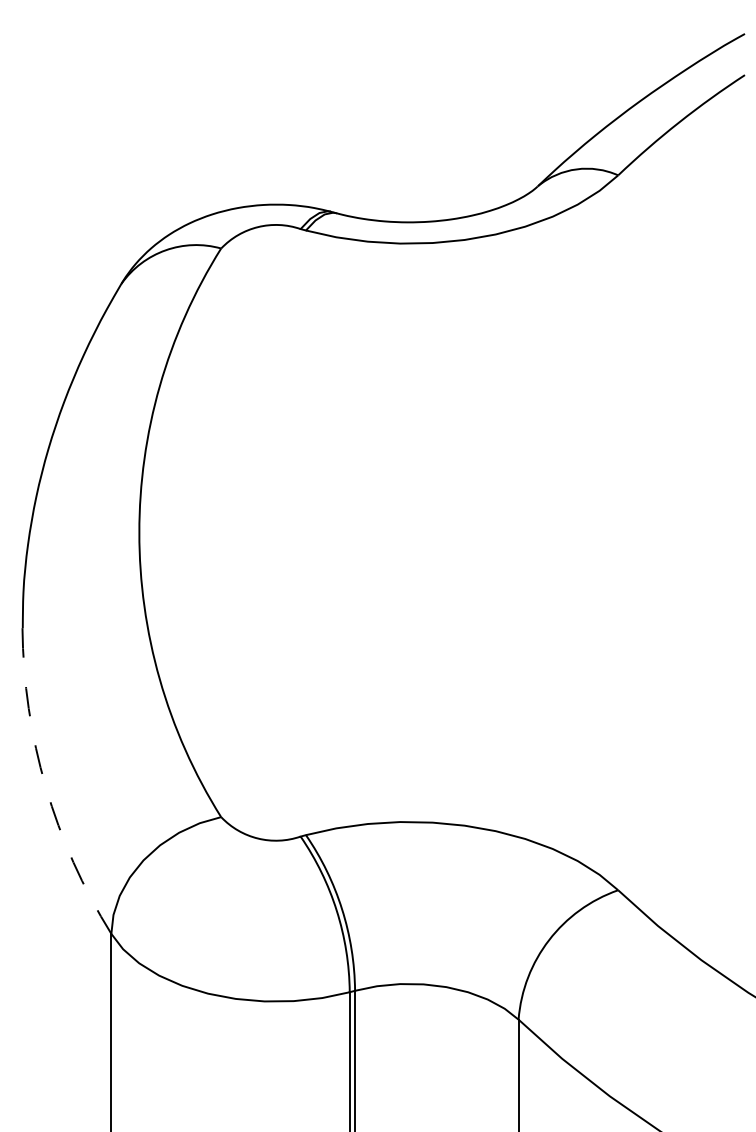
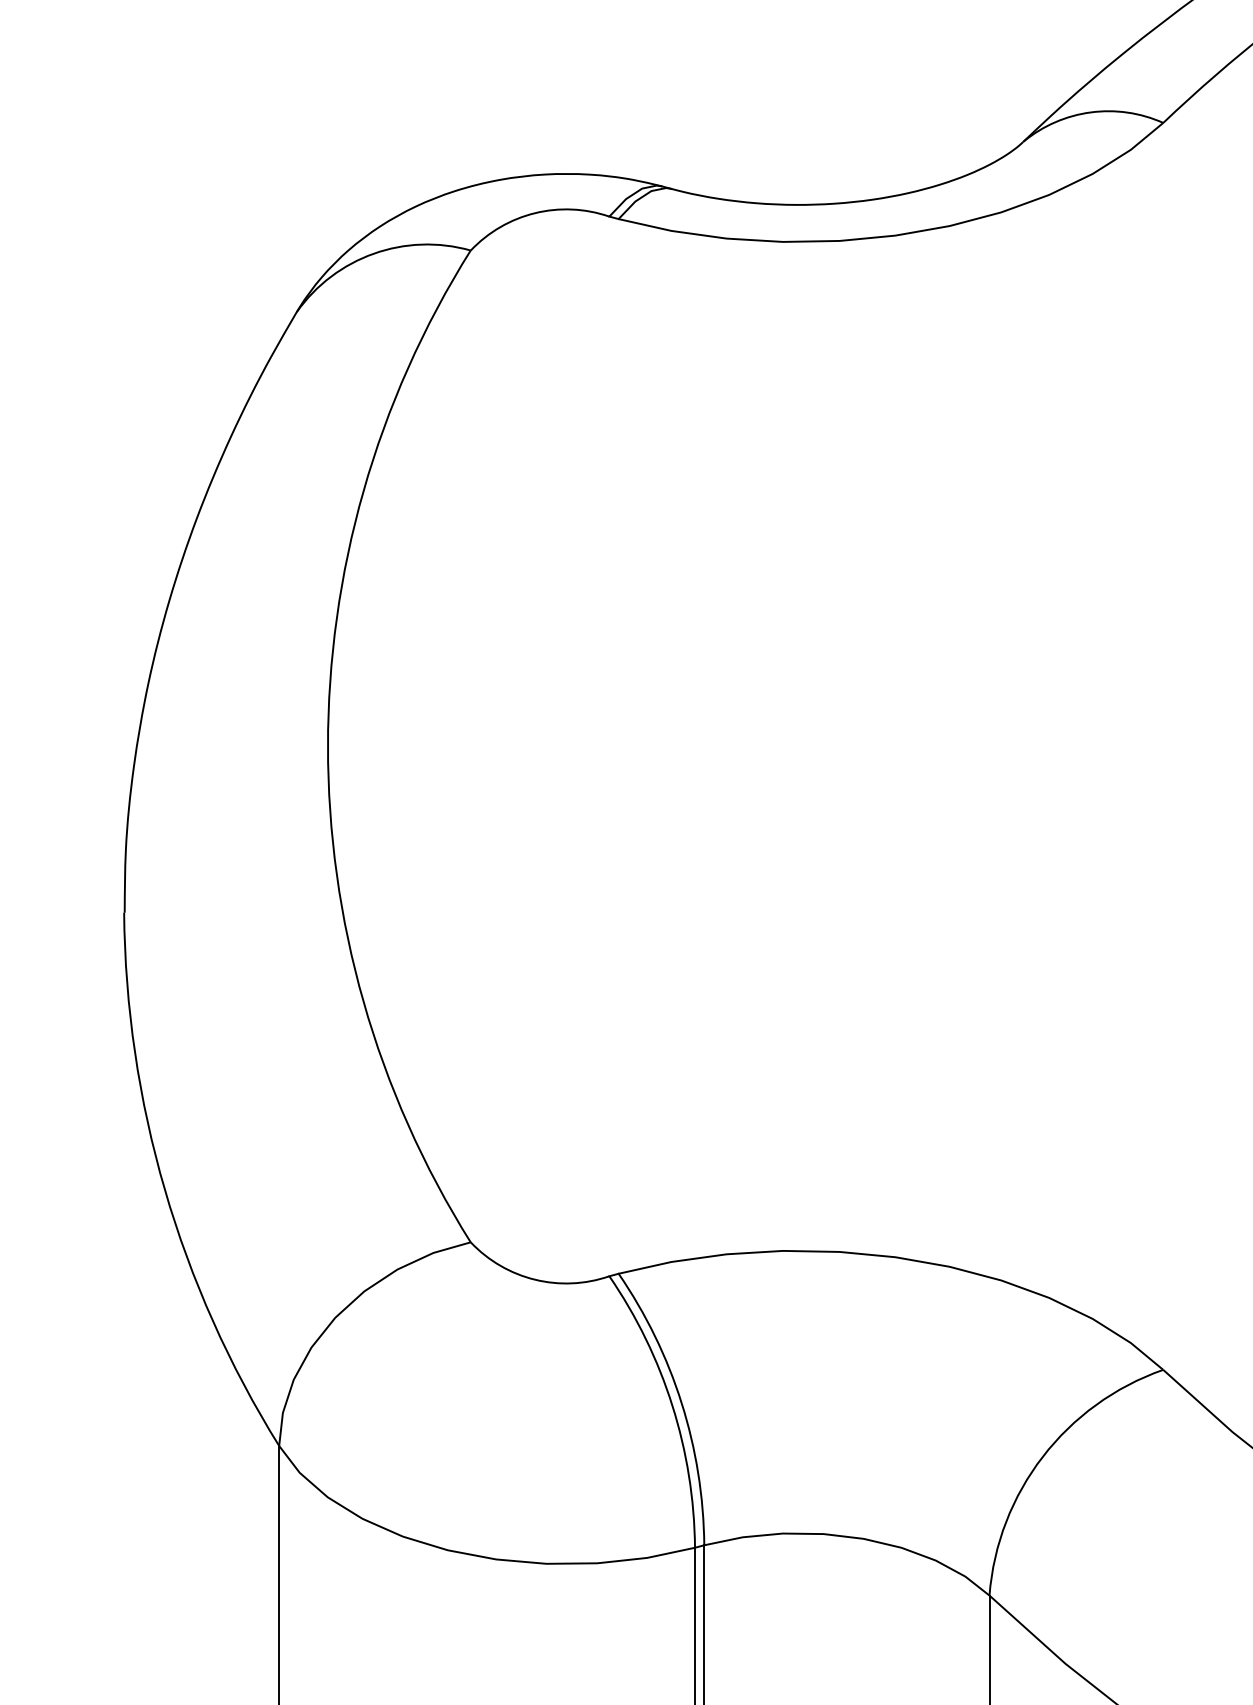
arc: (45, 787) -> (164, 1190), dashed -> solid

